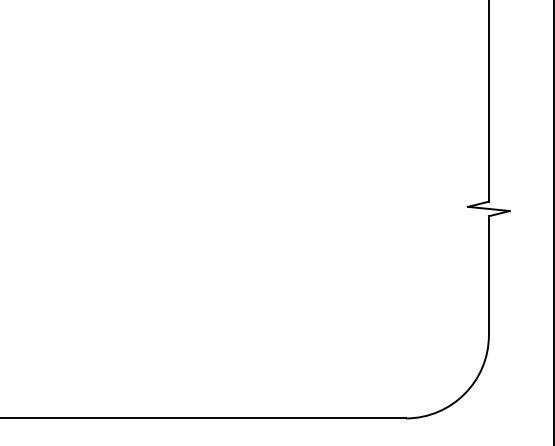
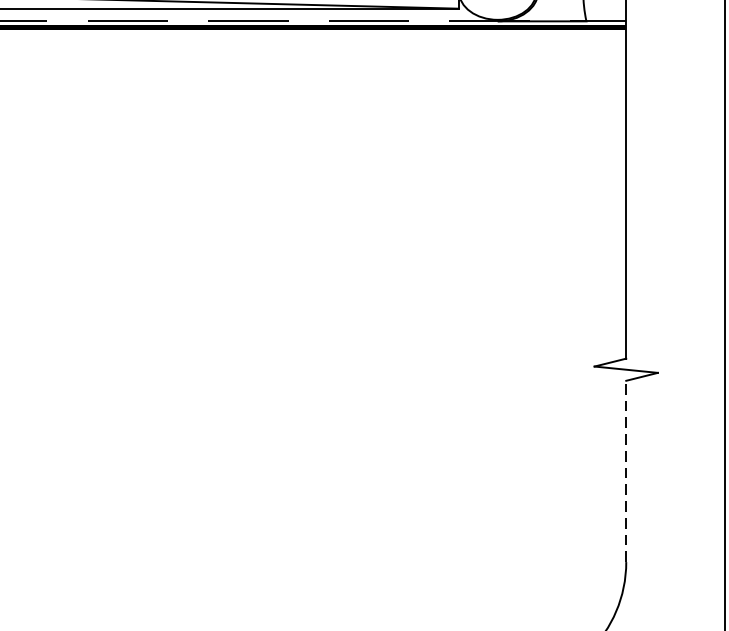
line: (488, 275) -> (625, 471), solid -> dashed

